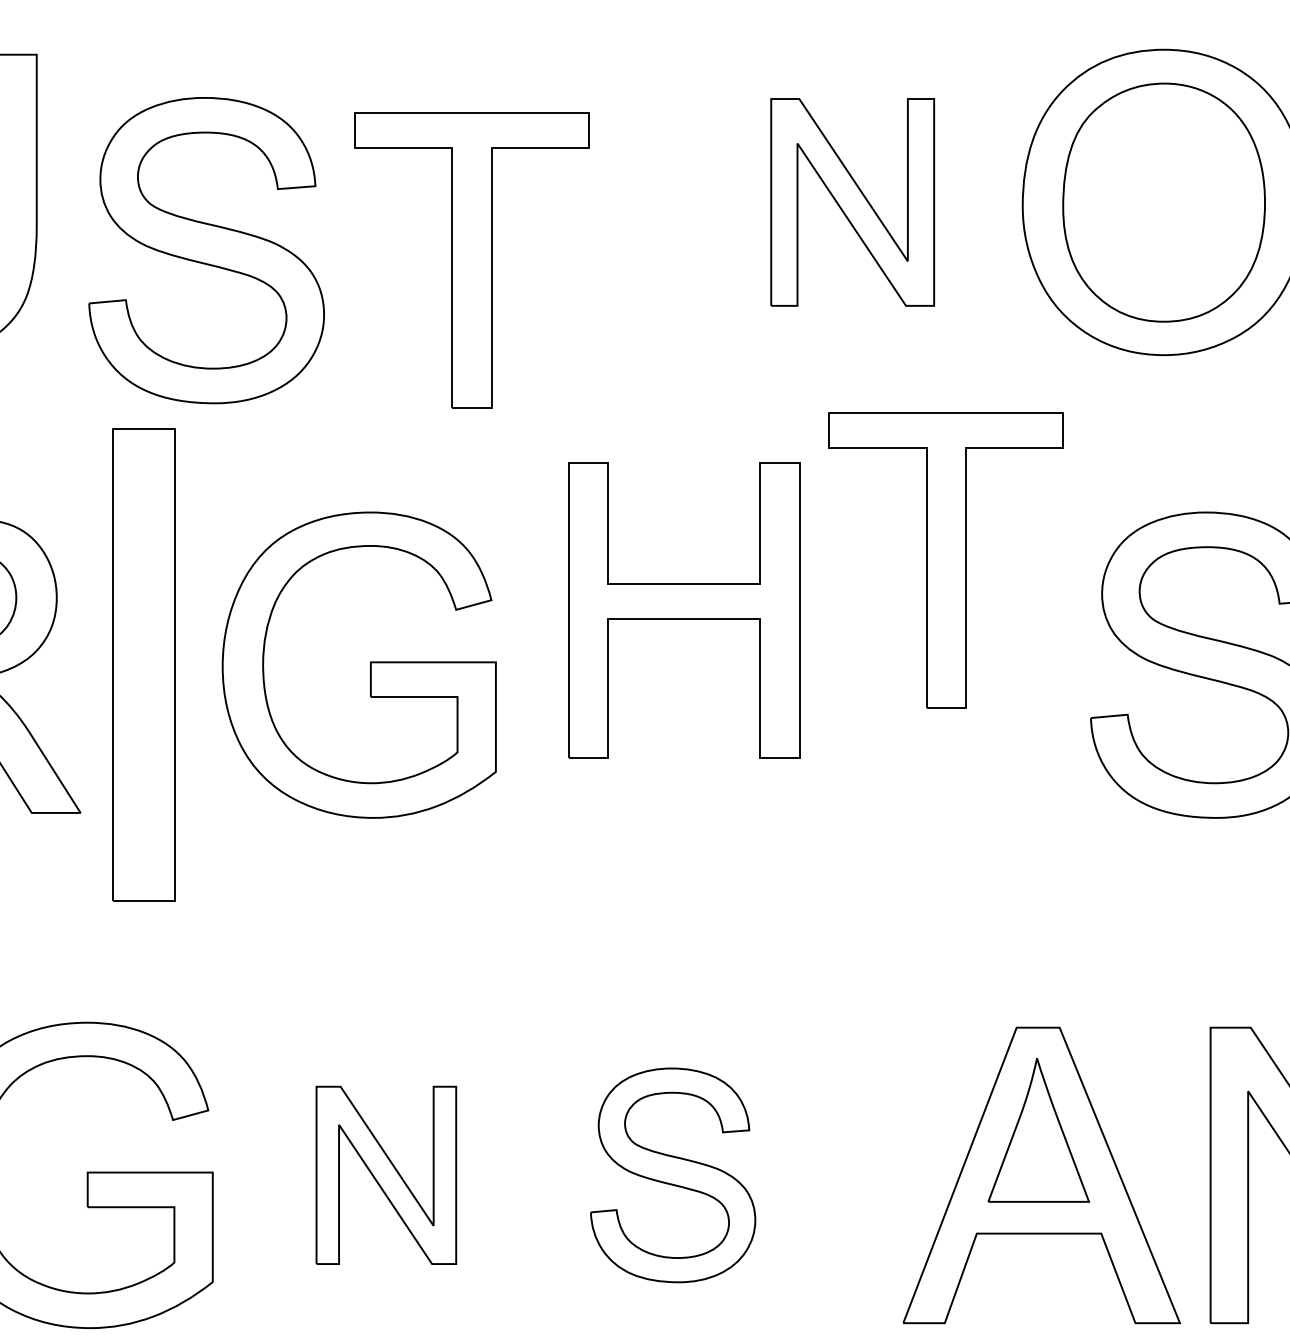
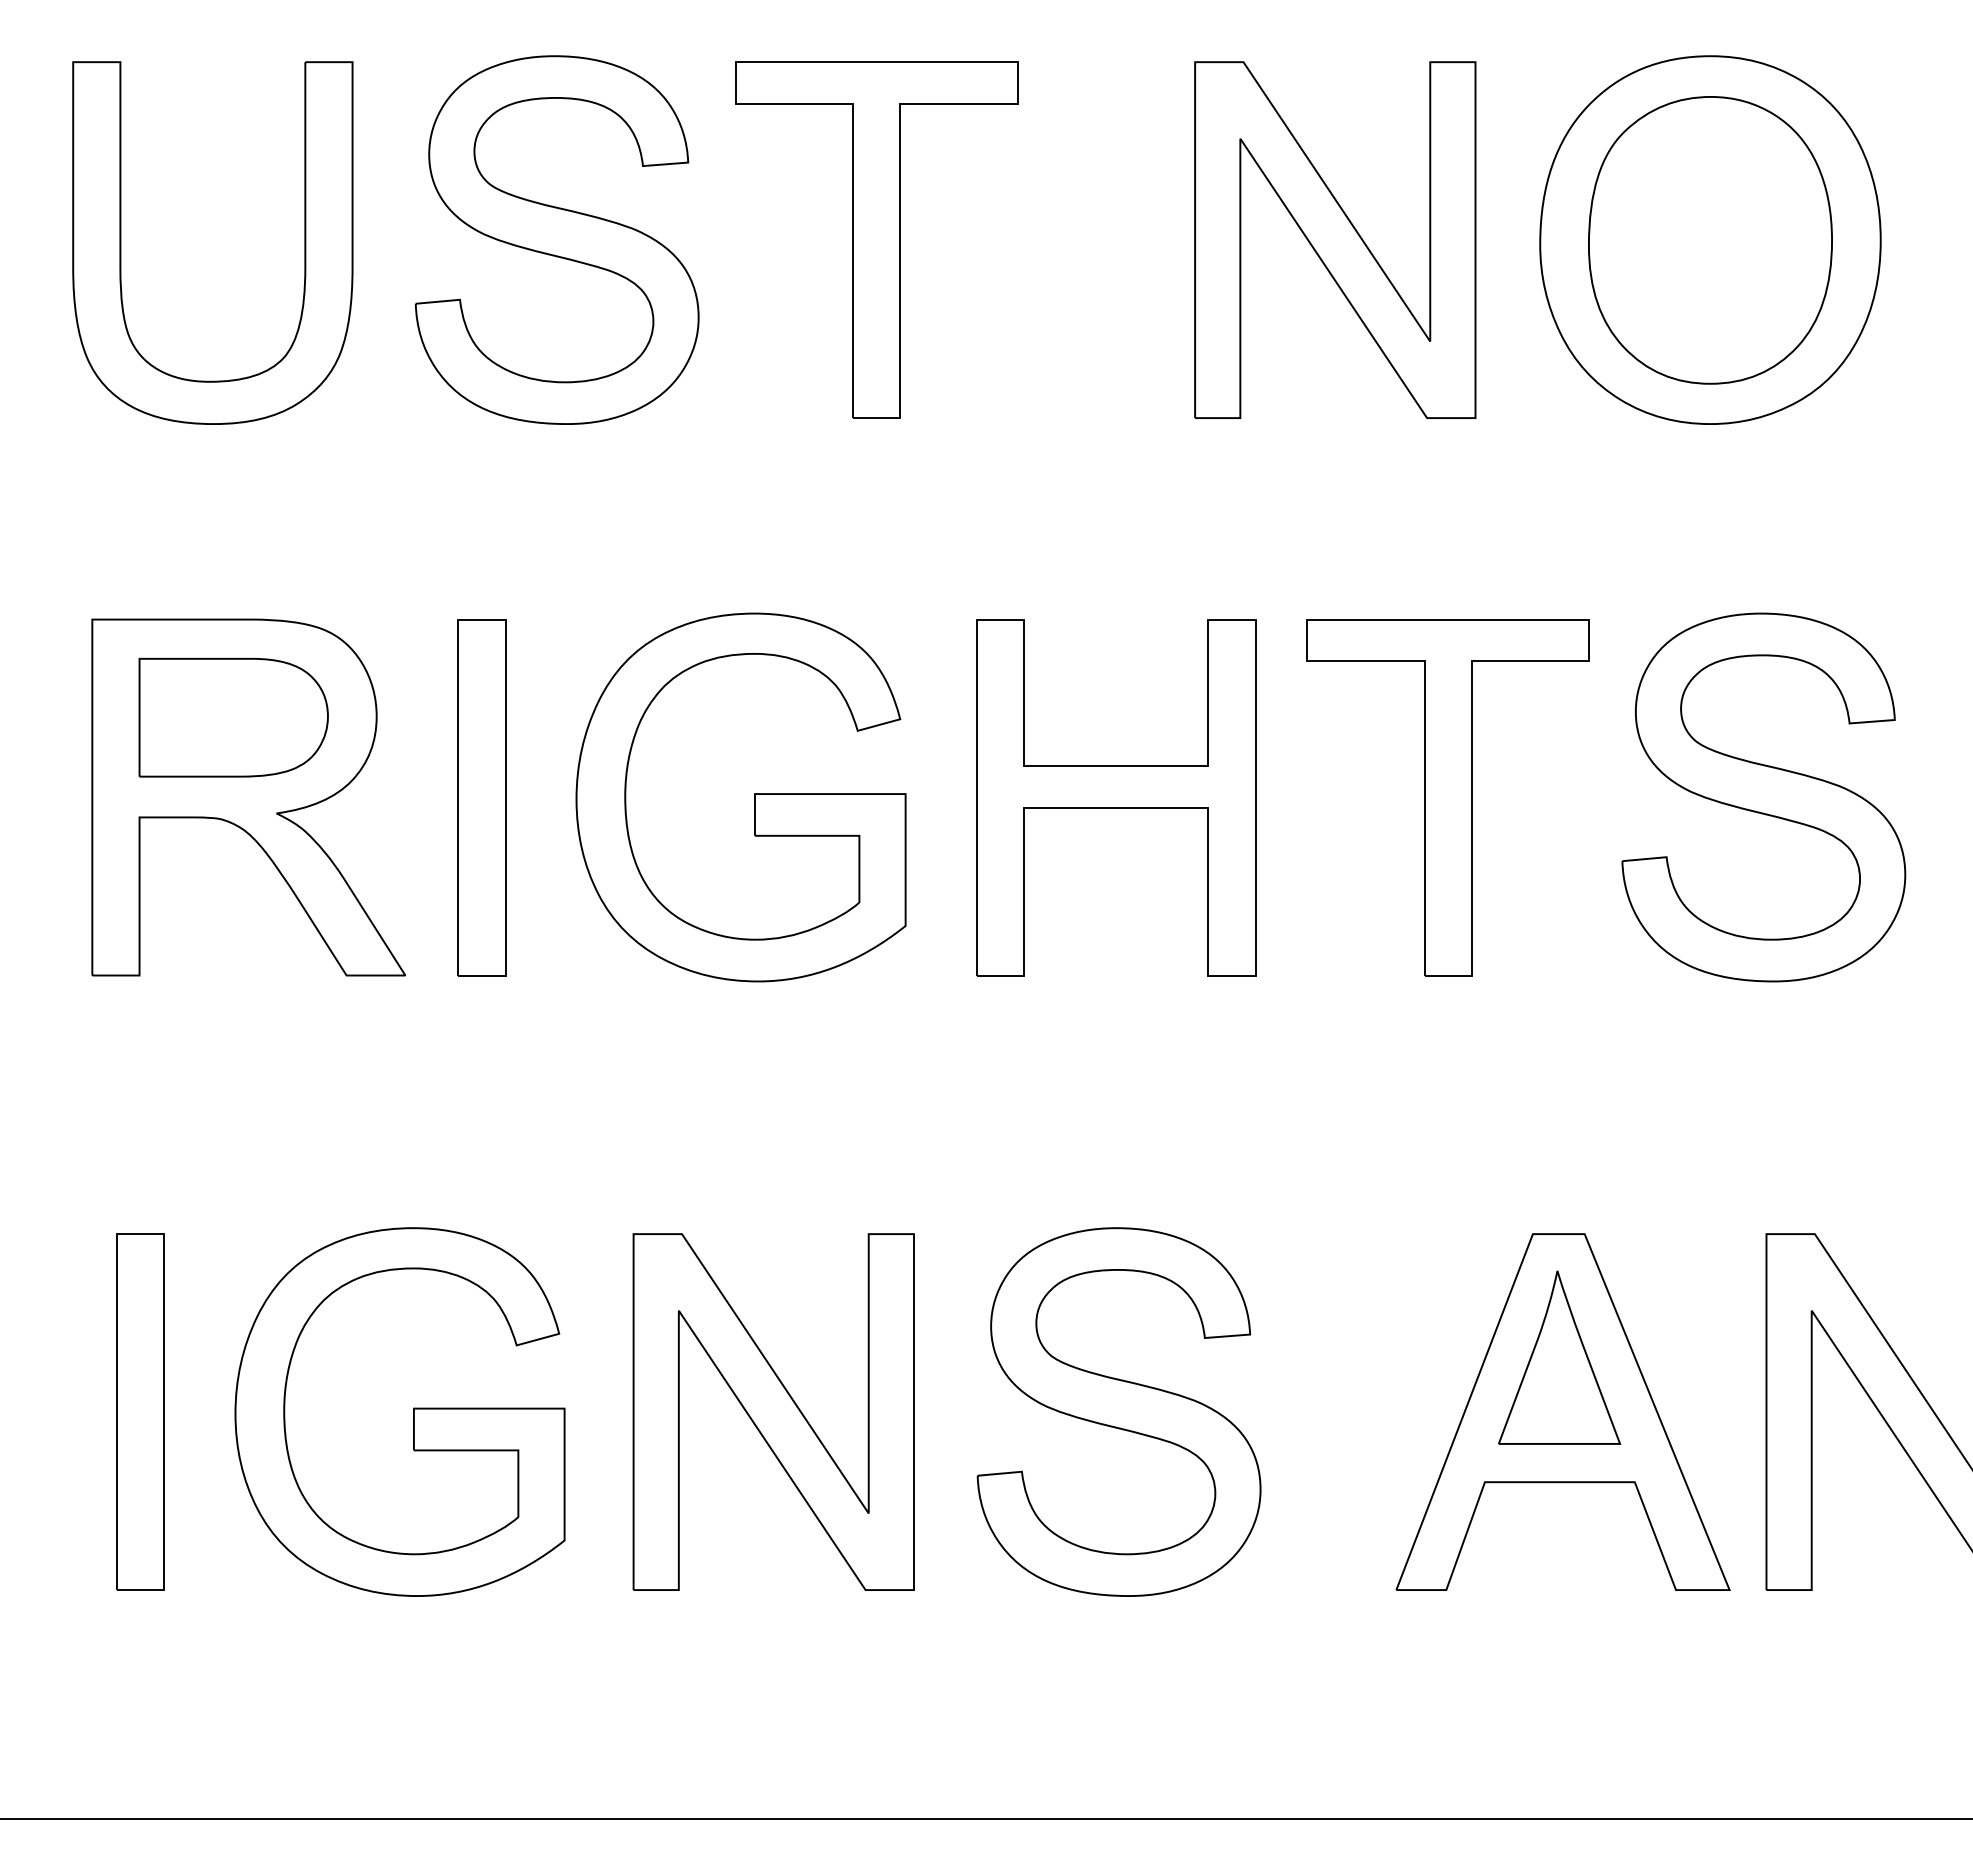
part: (852, 201) -> (1335, 239), size x1.43
part: (206, 250) -> (556, 239), moved
part: (471, 260) -> (876, 239), moved
part: (945, 560) -> (1447, 797), moved
part: (684, 610) -> (1116, 797), moved
part: (143, 665) -> (481, 797), size x0.62
part: (386, 1174) -> (773, 1411), size x1.67
part: (672, 1174) -> (1118, 1411), size x1.43

